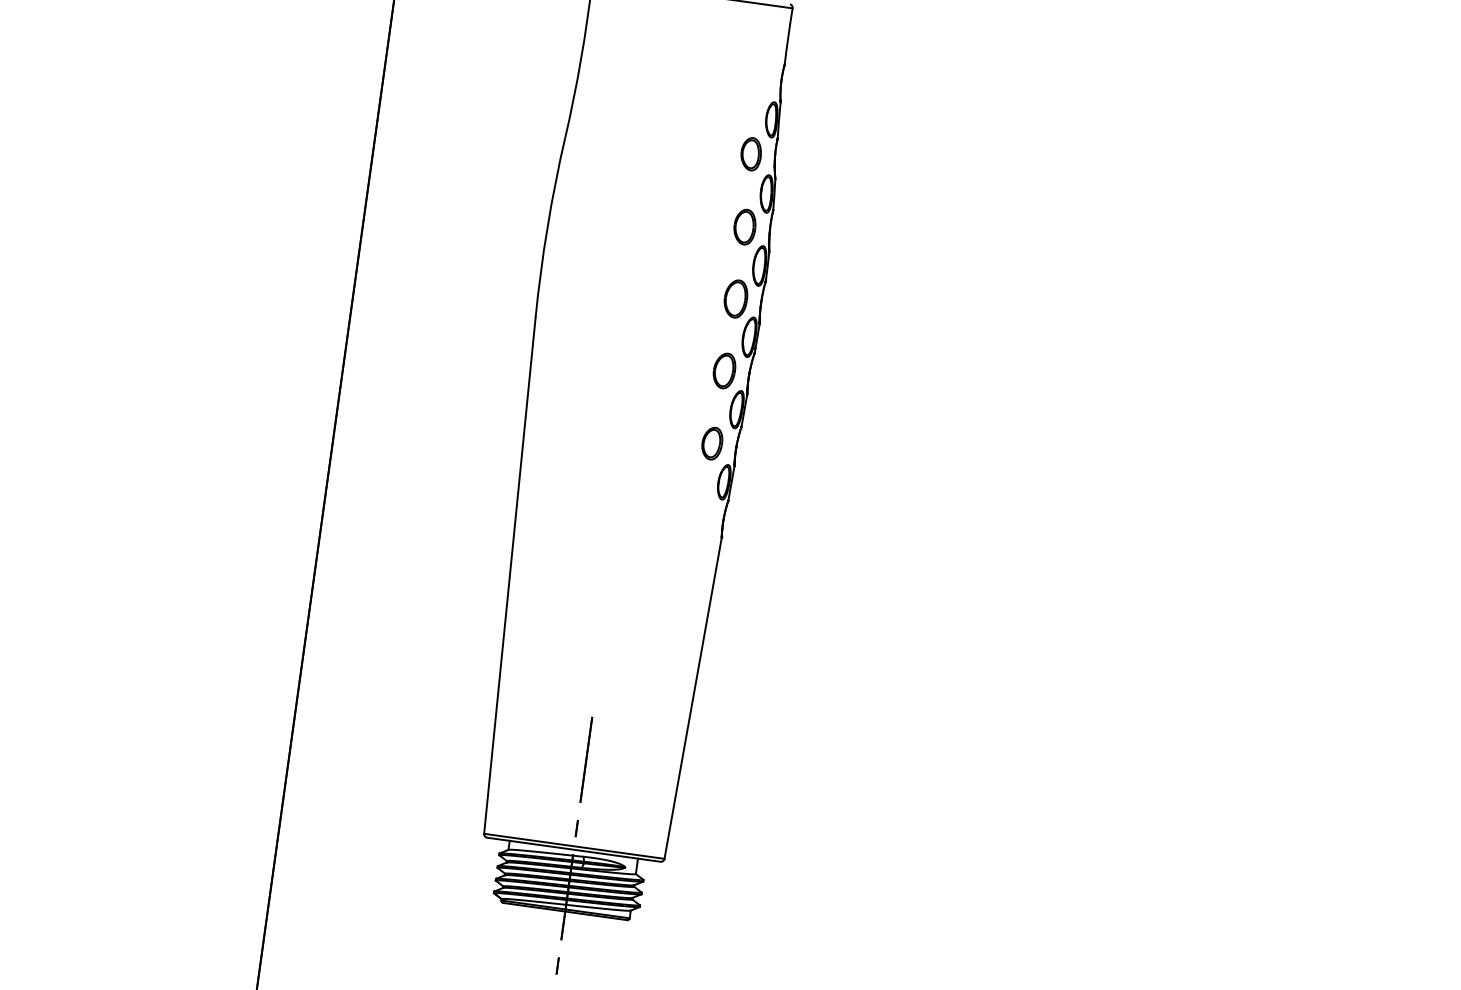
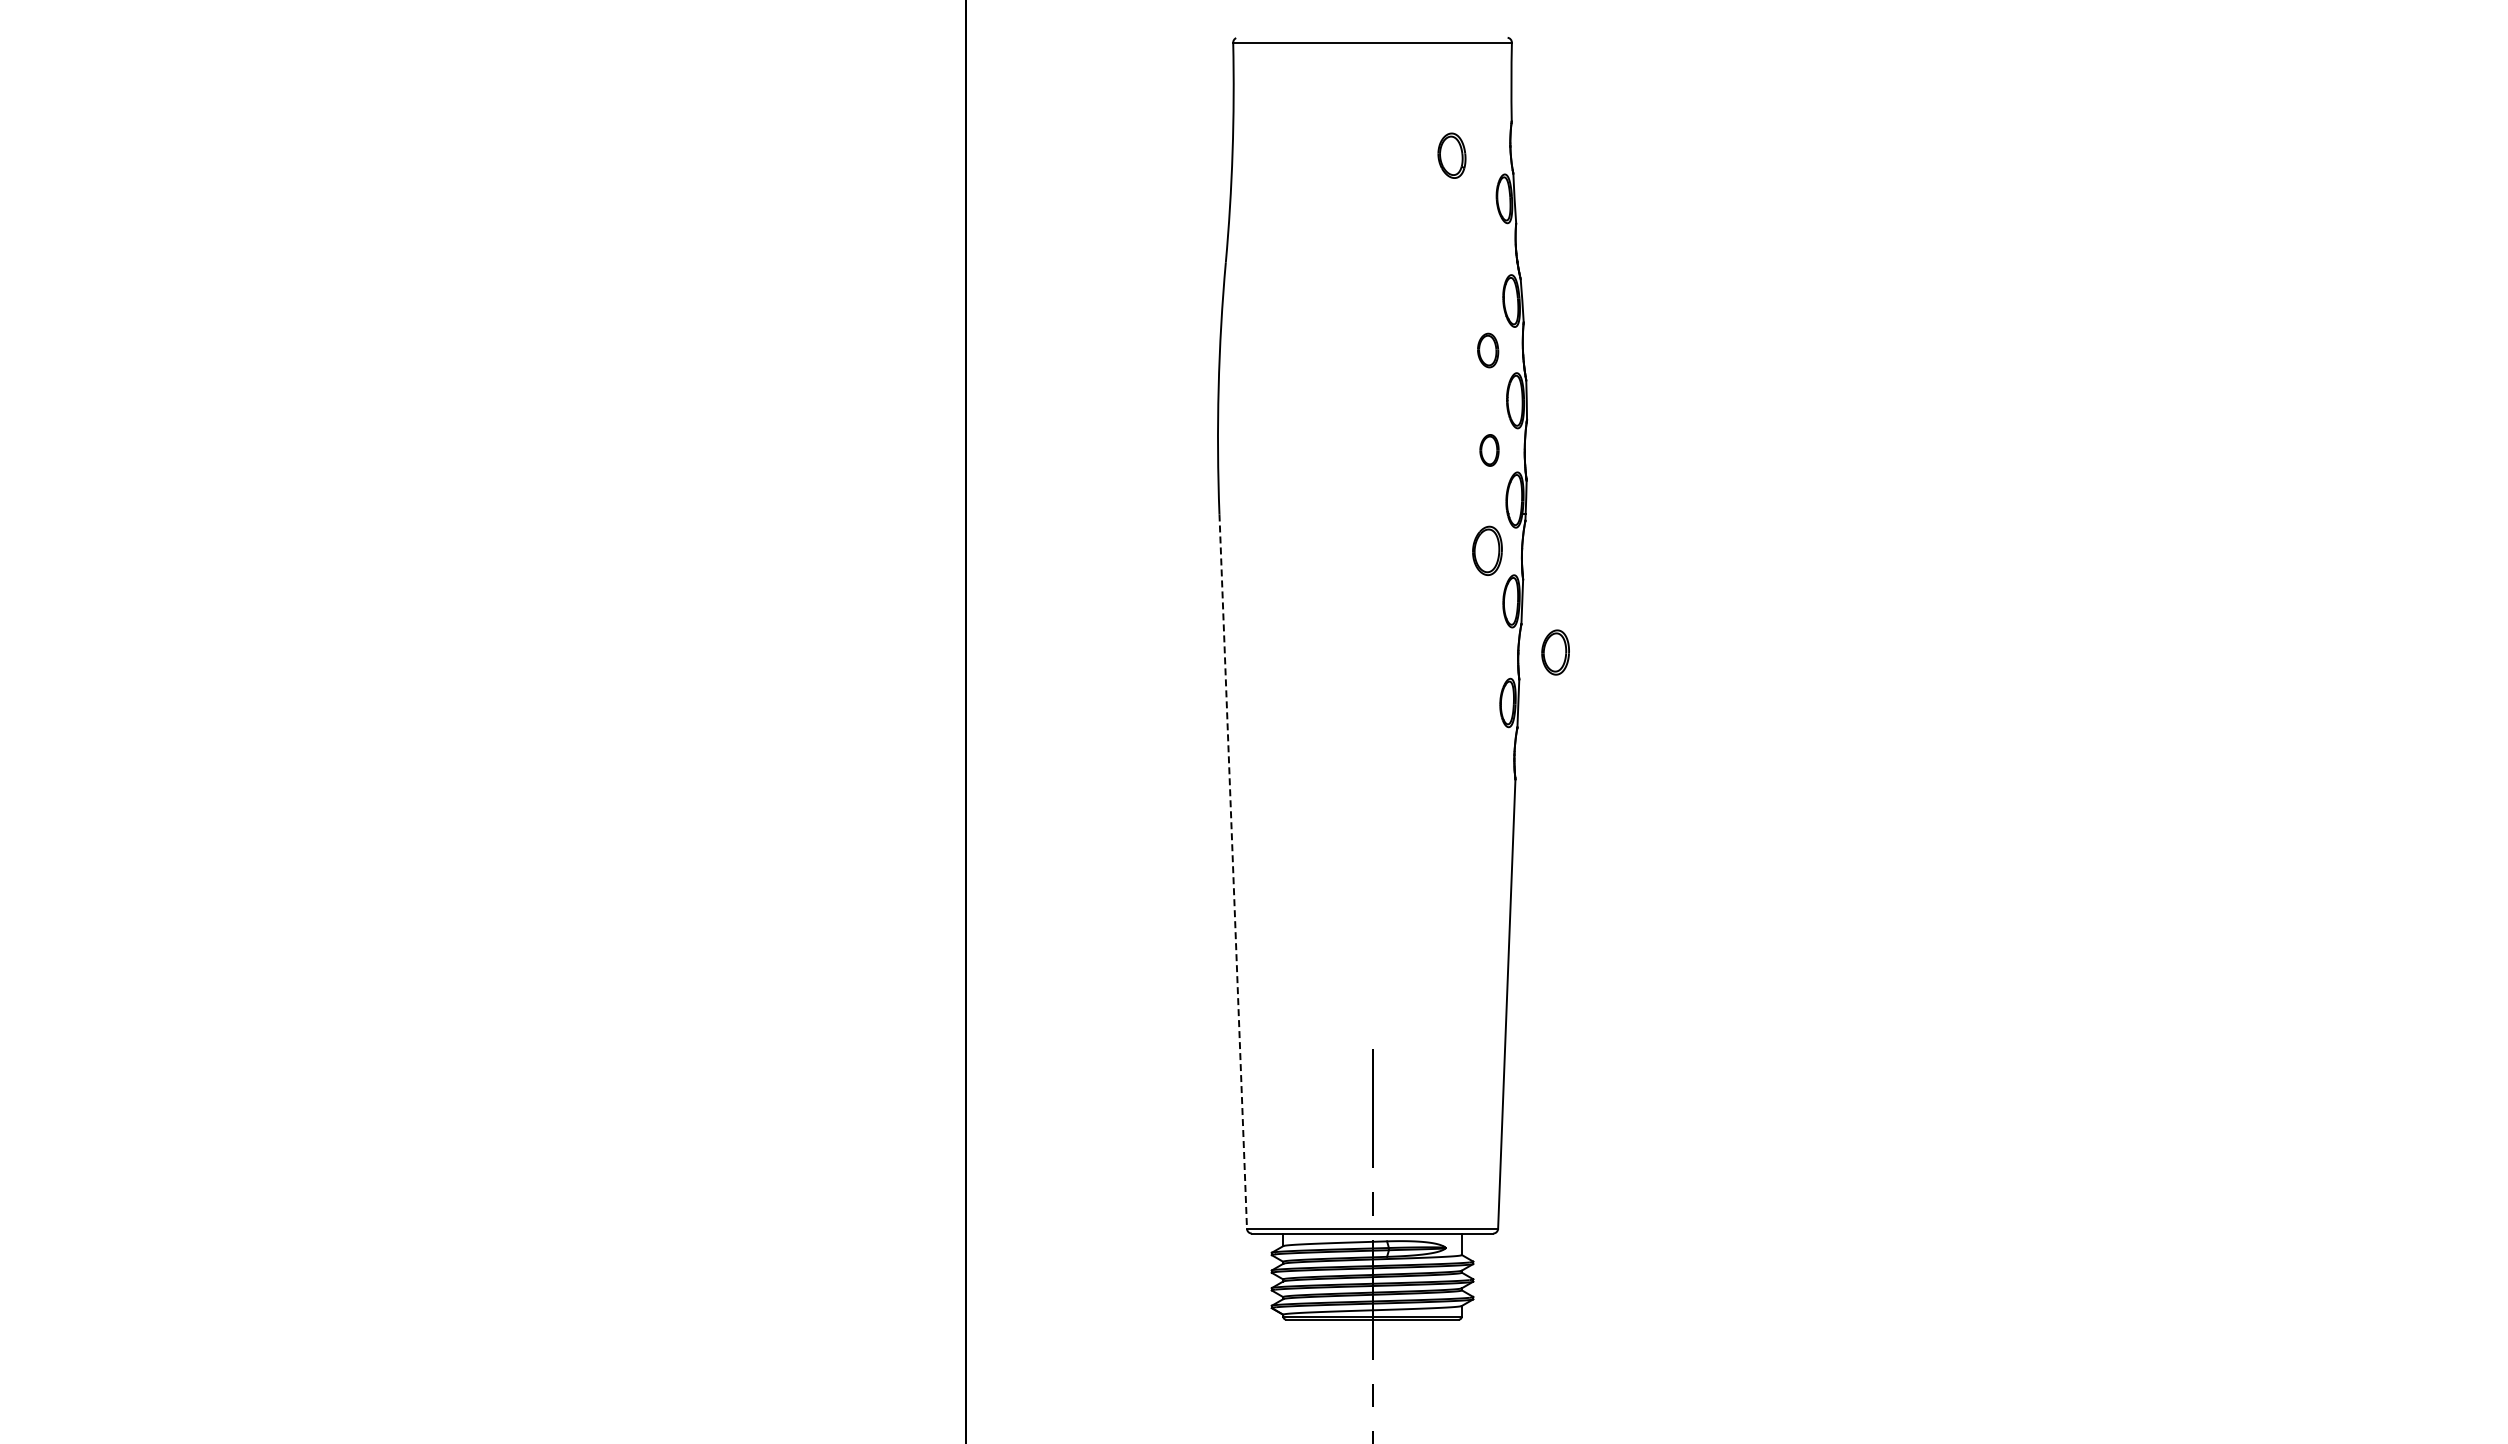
part: (750, 153) -> (1451, 155), moved
part: (744, 226) -> (1487, 350), size x0.7
part: (735, 298) -> (1489, 450), size x0.6
part: (712, 443) -> (1555, 652), moved
line: (509, 576) -> (1233, 872), solid -> dashed

